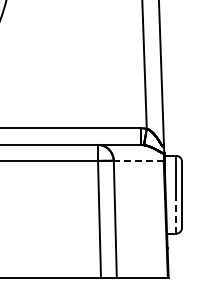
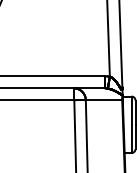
line: (138, 160) -> (103, 99), dashed -> solid
line: (176, 213) -> (131, 138), dashed -> solid

